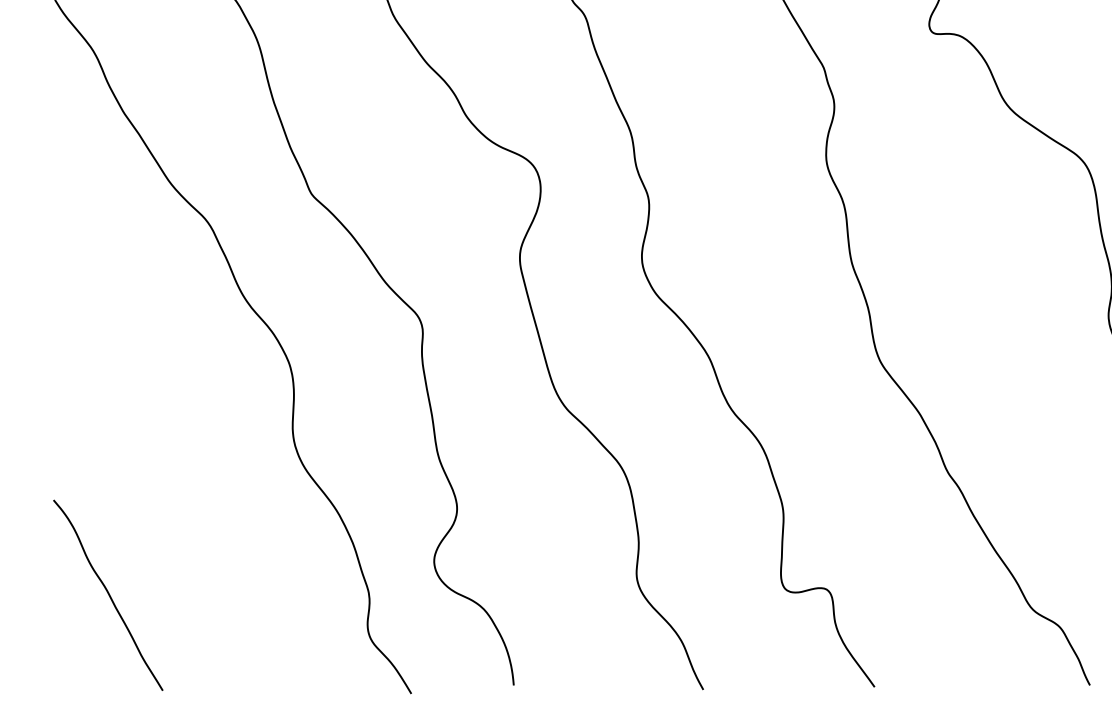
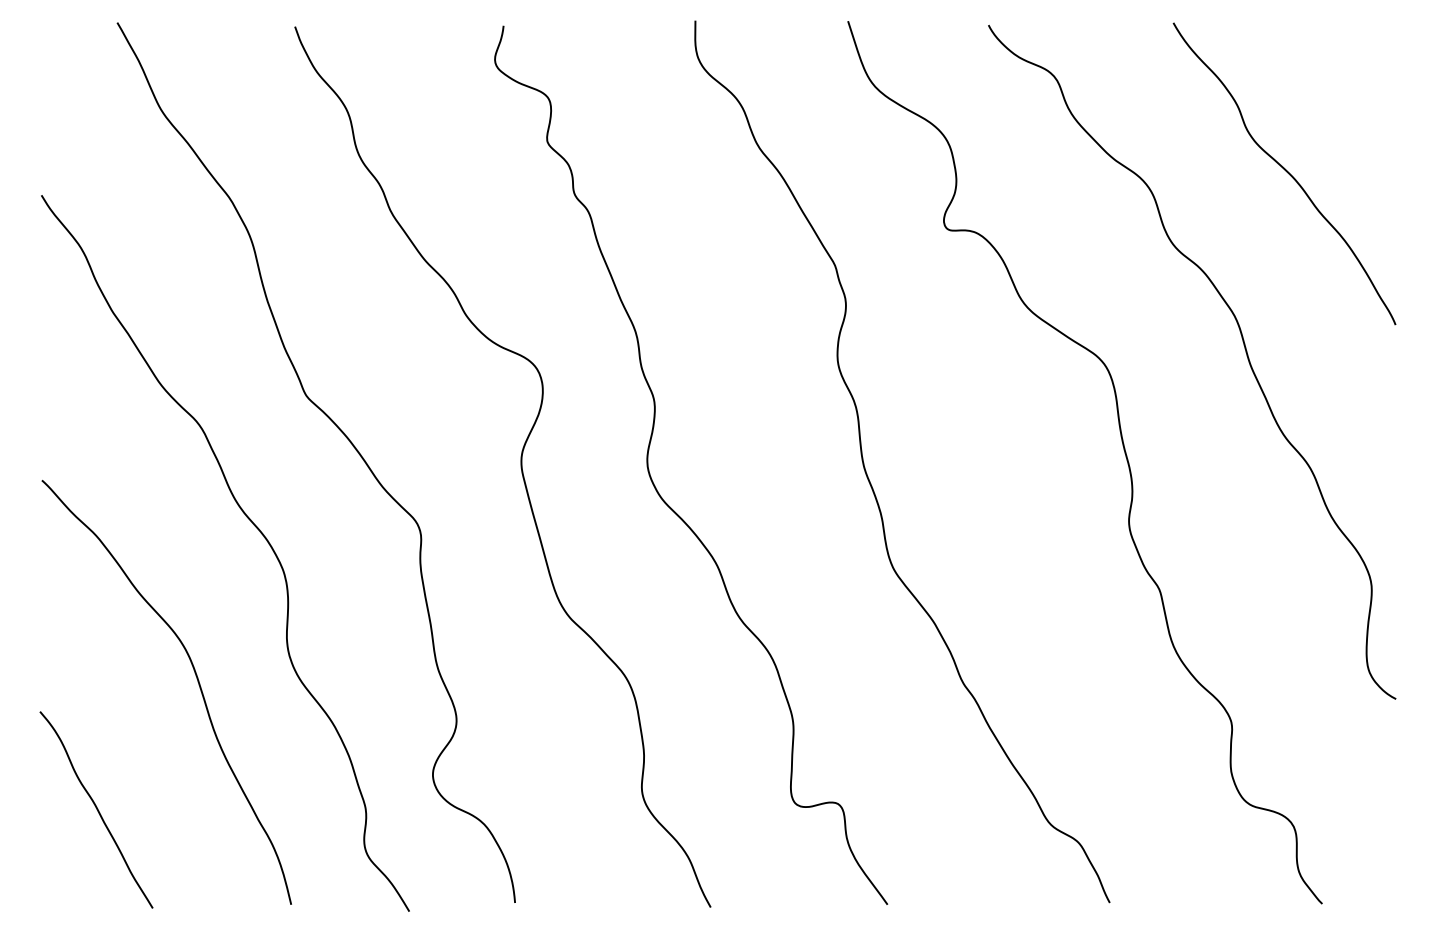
curve: (206, 471) -> (197, 682), added

